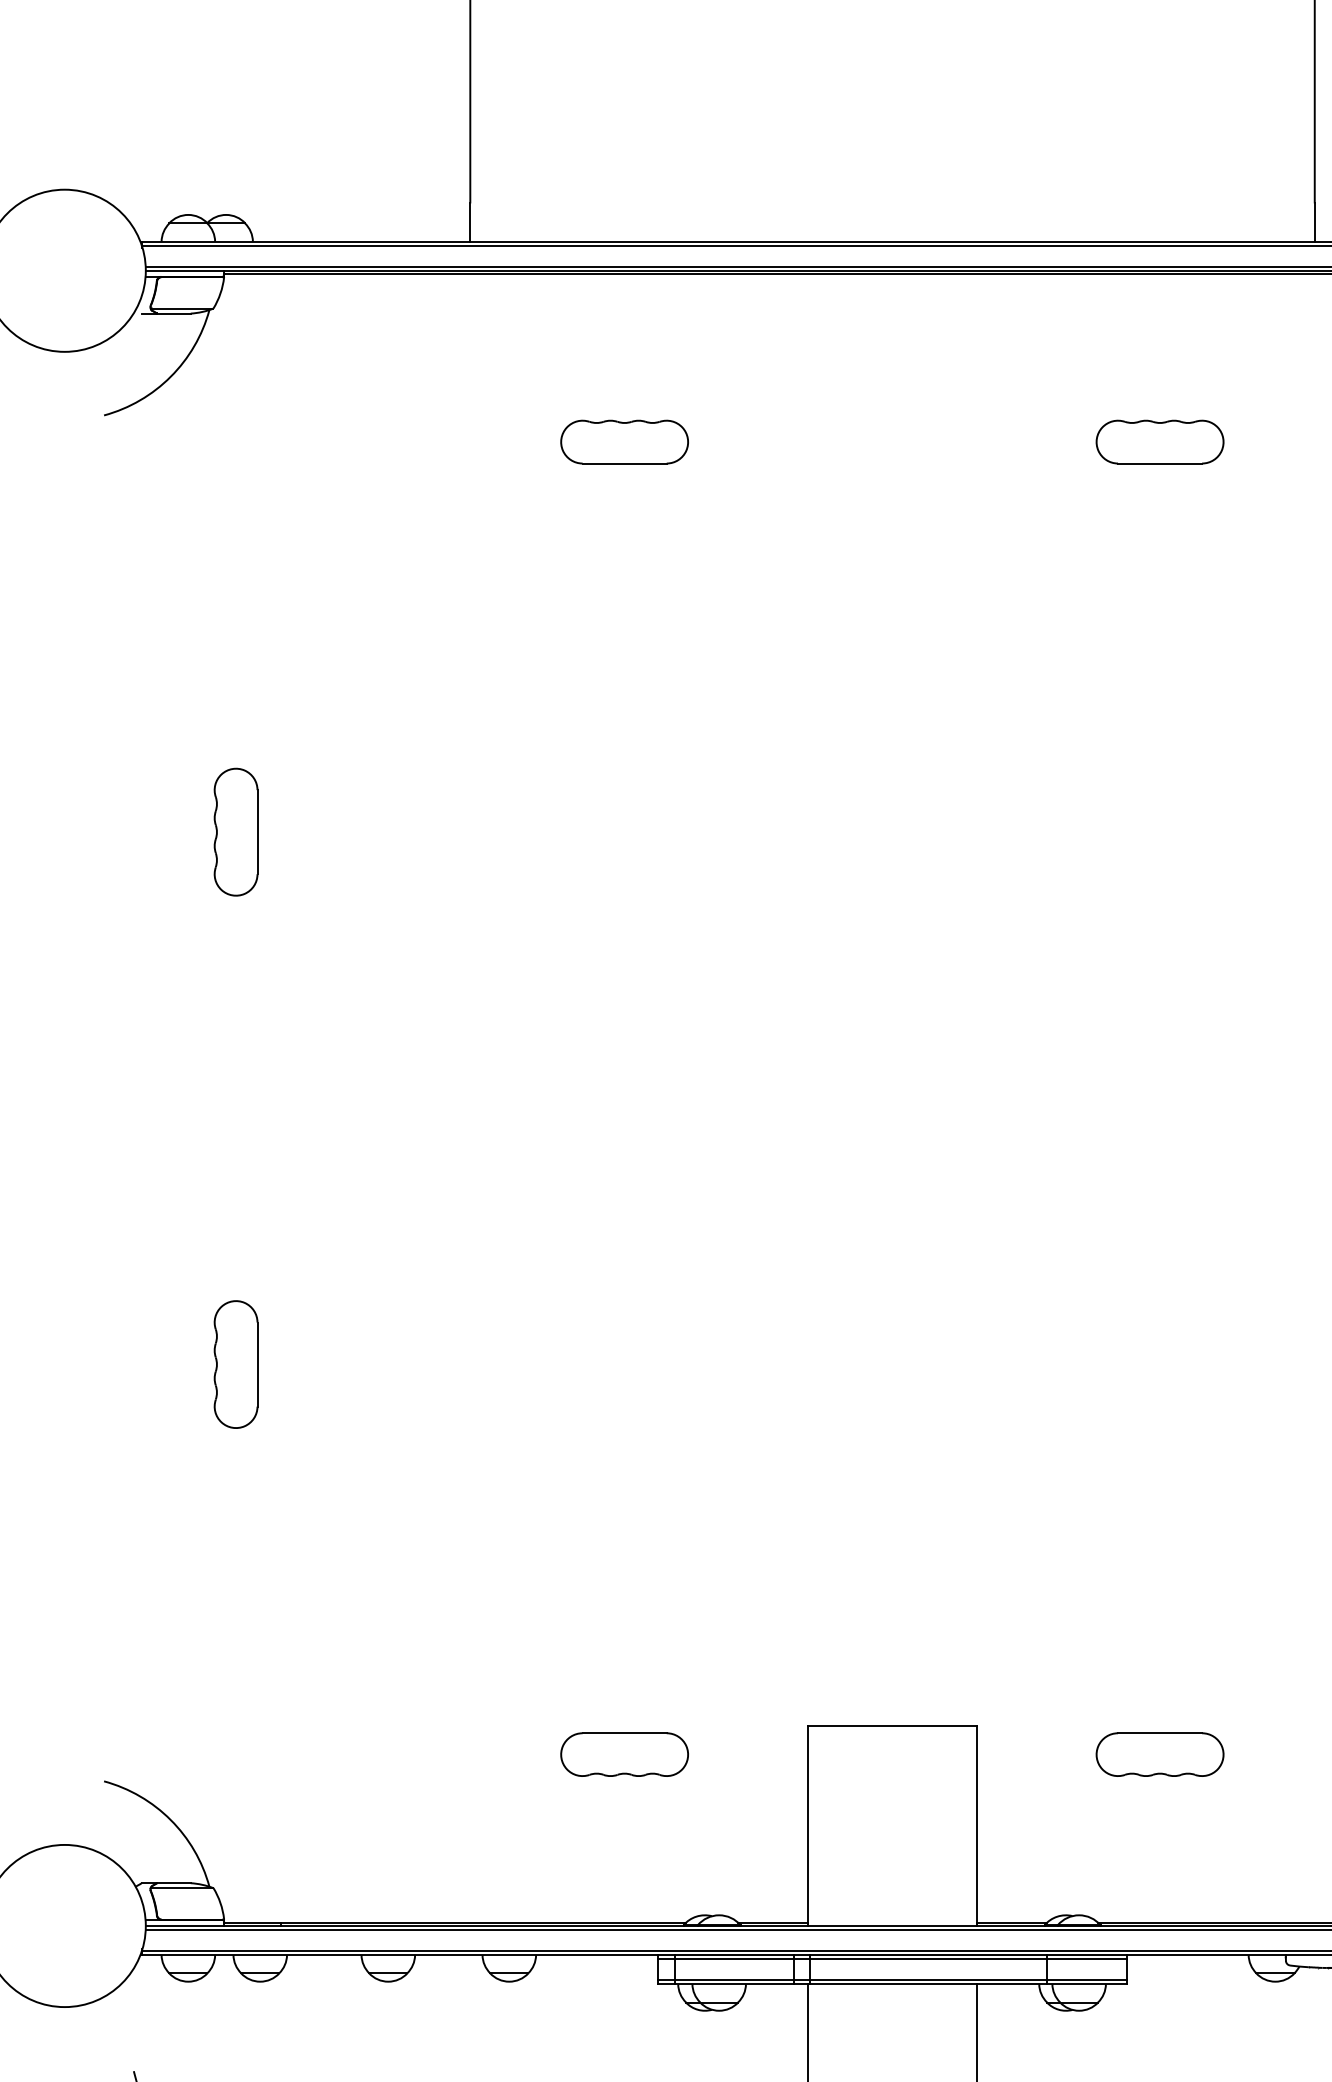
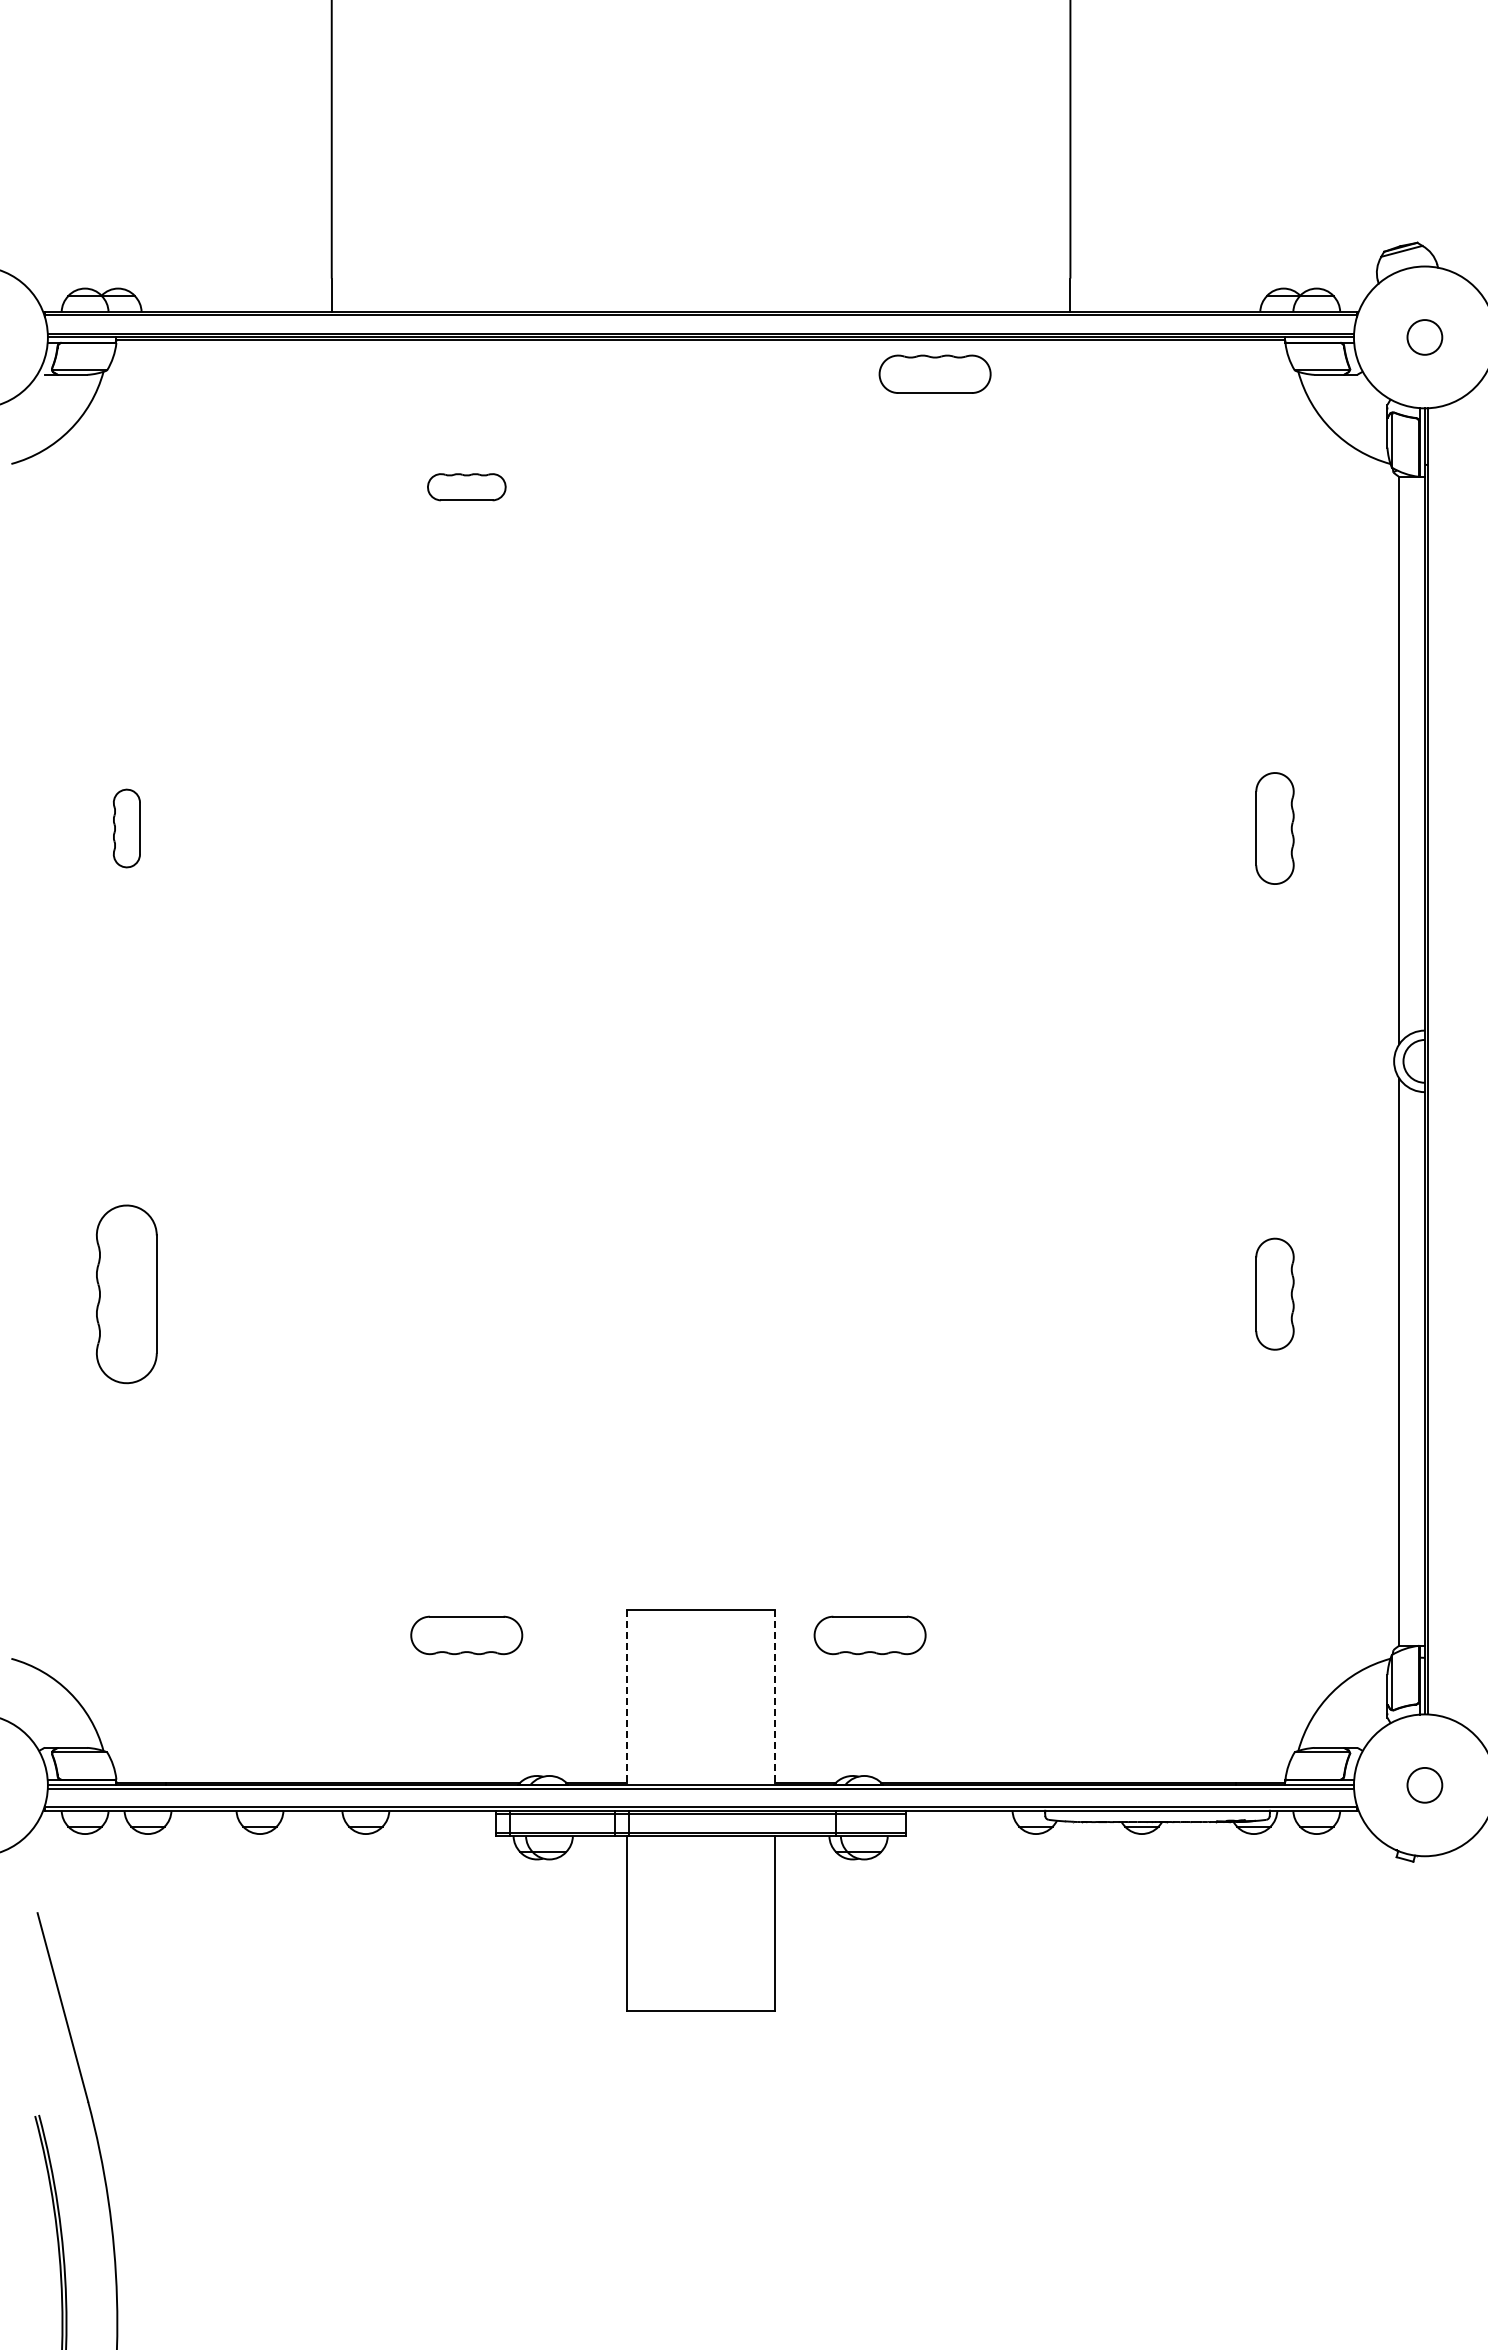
part: (624, 441) -> (466, 486), size x0.7
part: (1159, 441) -> (934, 373), moved
part: (235, 832) -> (126, 828), size x0.7
part: (235, 1363) -> (126, 1293), size x1.6
part: (1159, 1754) -> (869, 1635), moved
line: (808, 1825) -> (627, 1697), solid -> dashed
line: (976, 1825) -> (774, 1697), solid -> dashed

